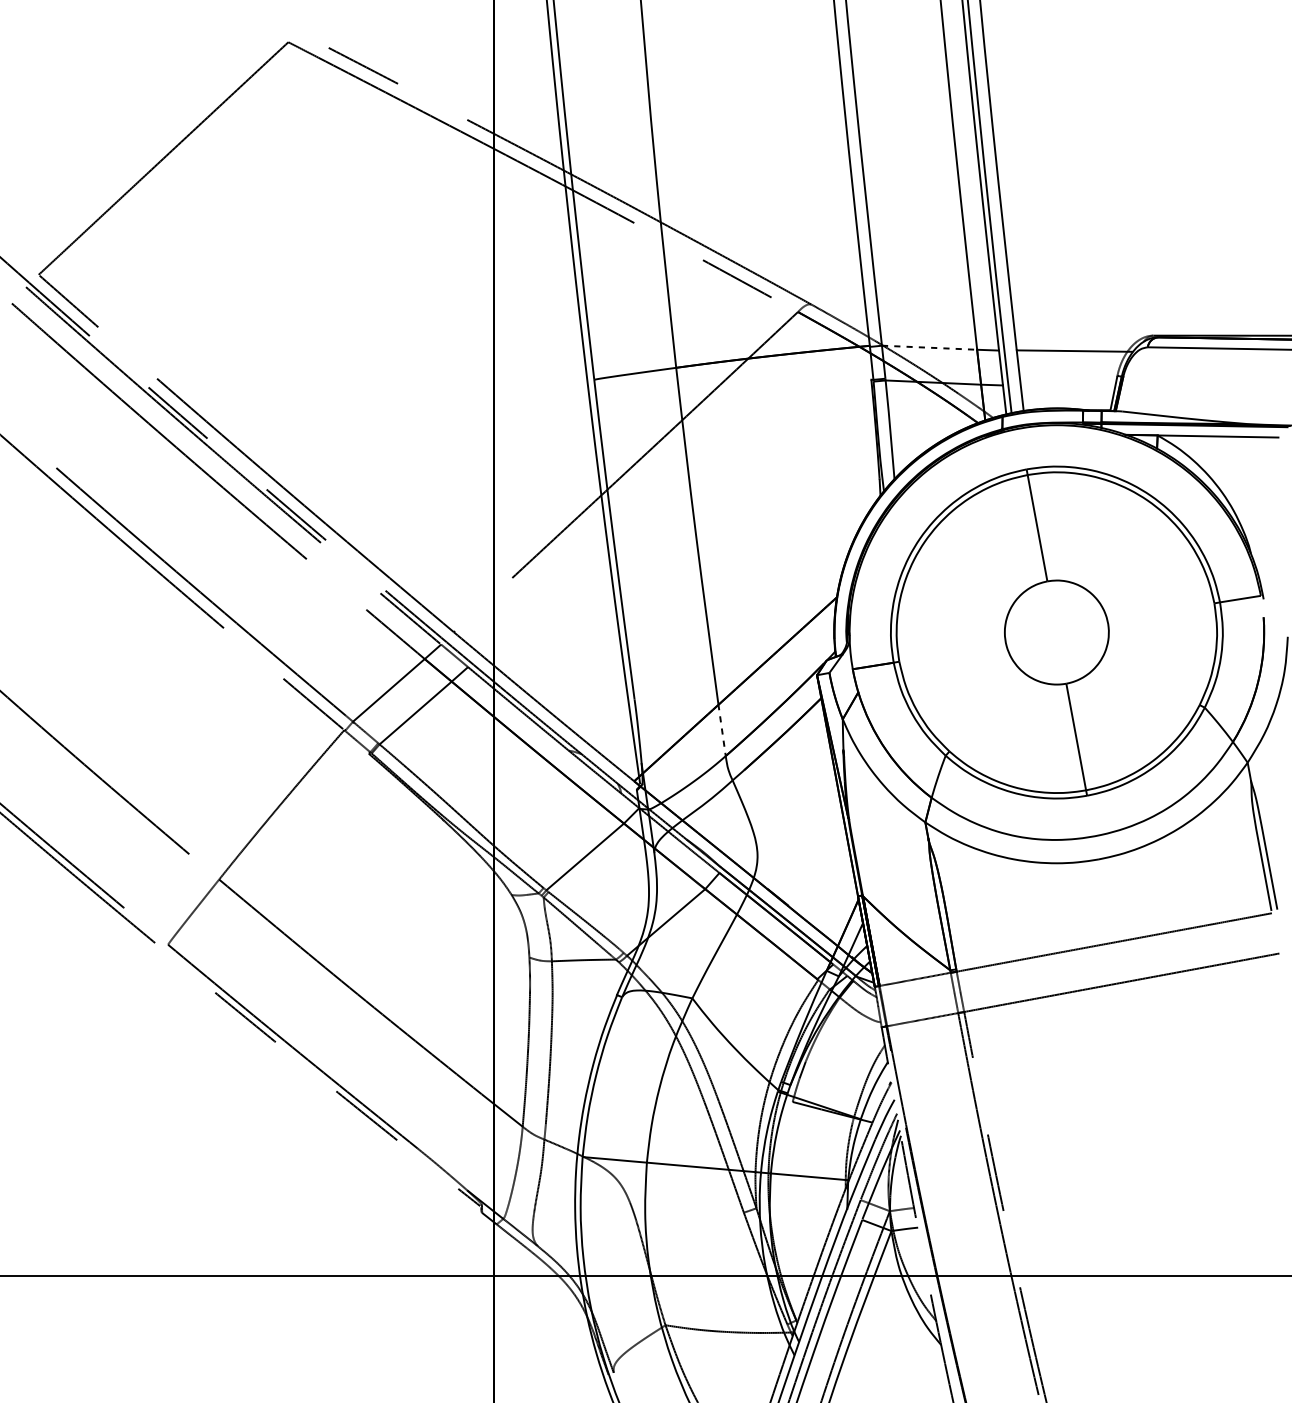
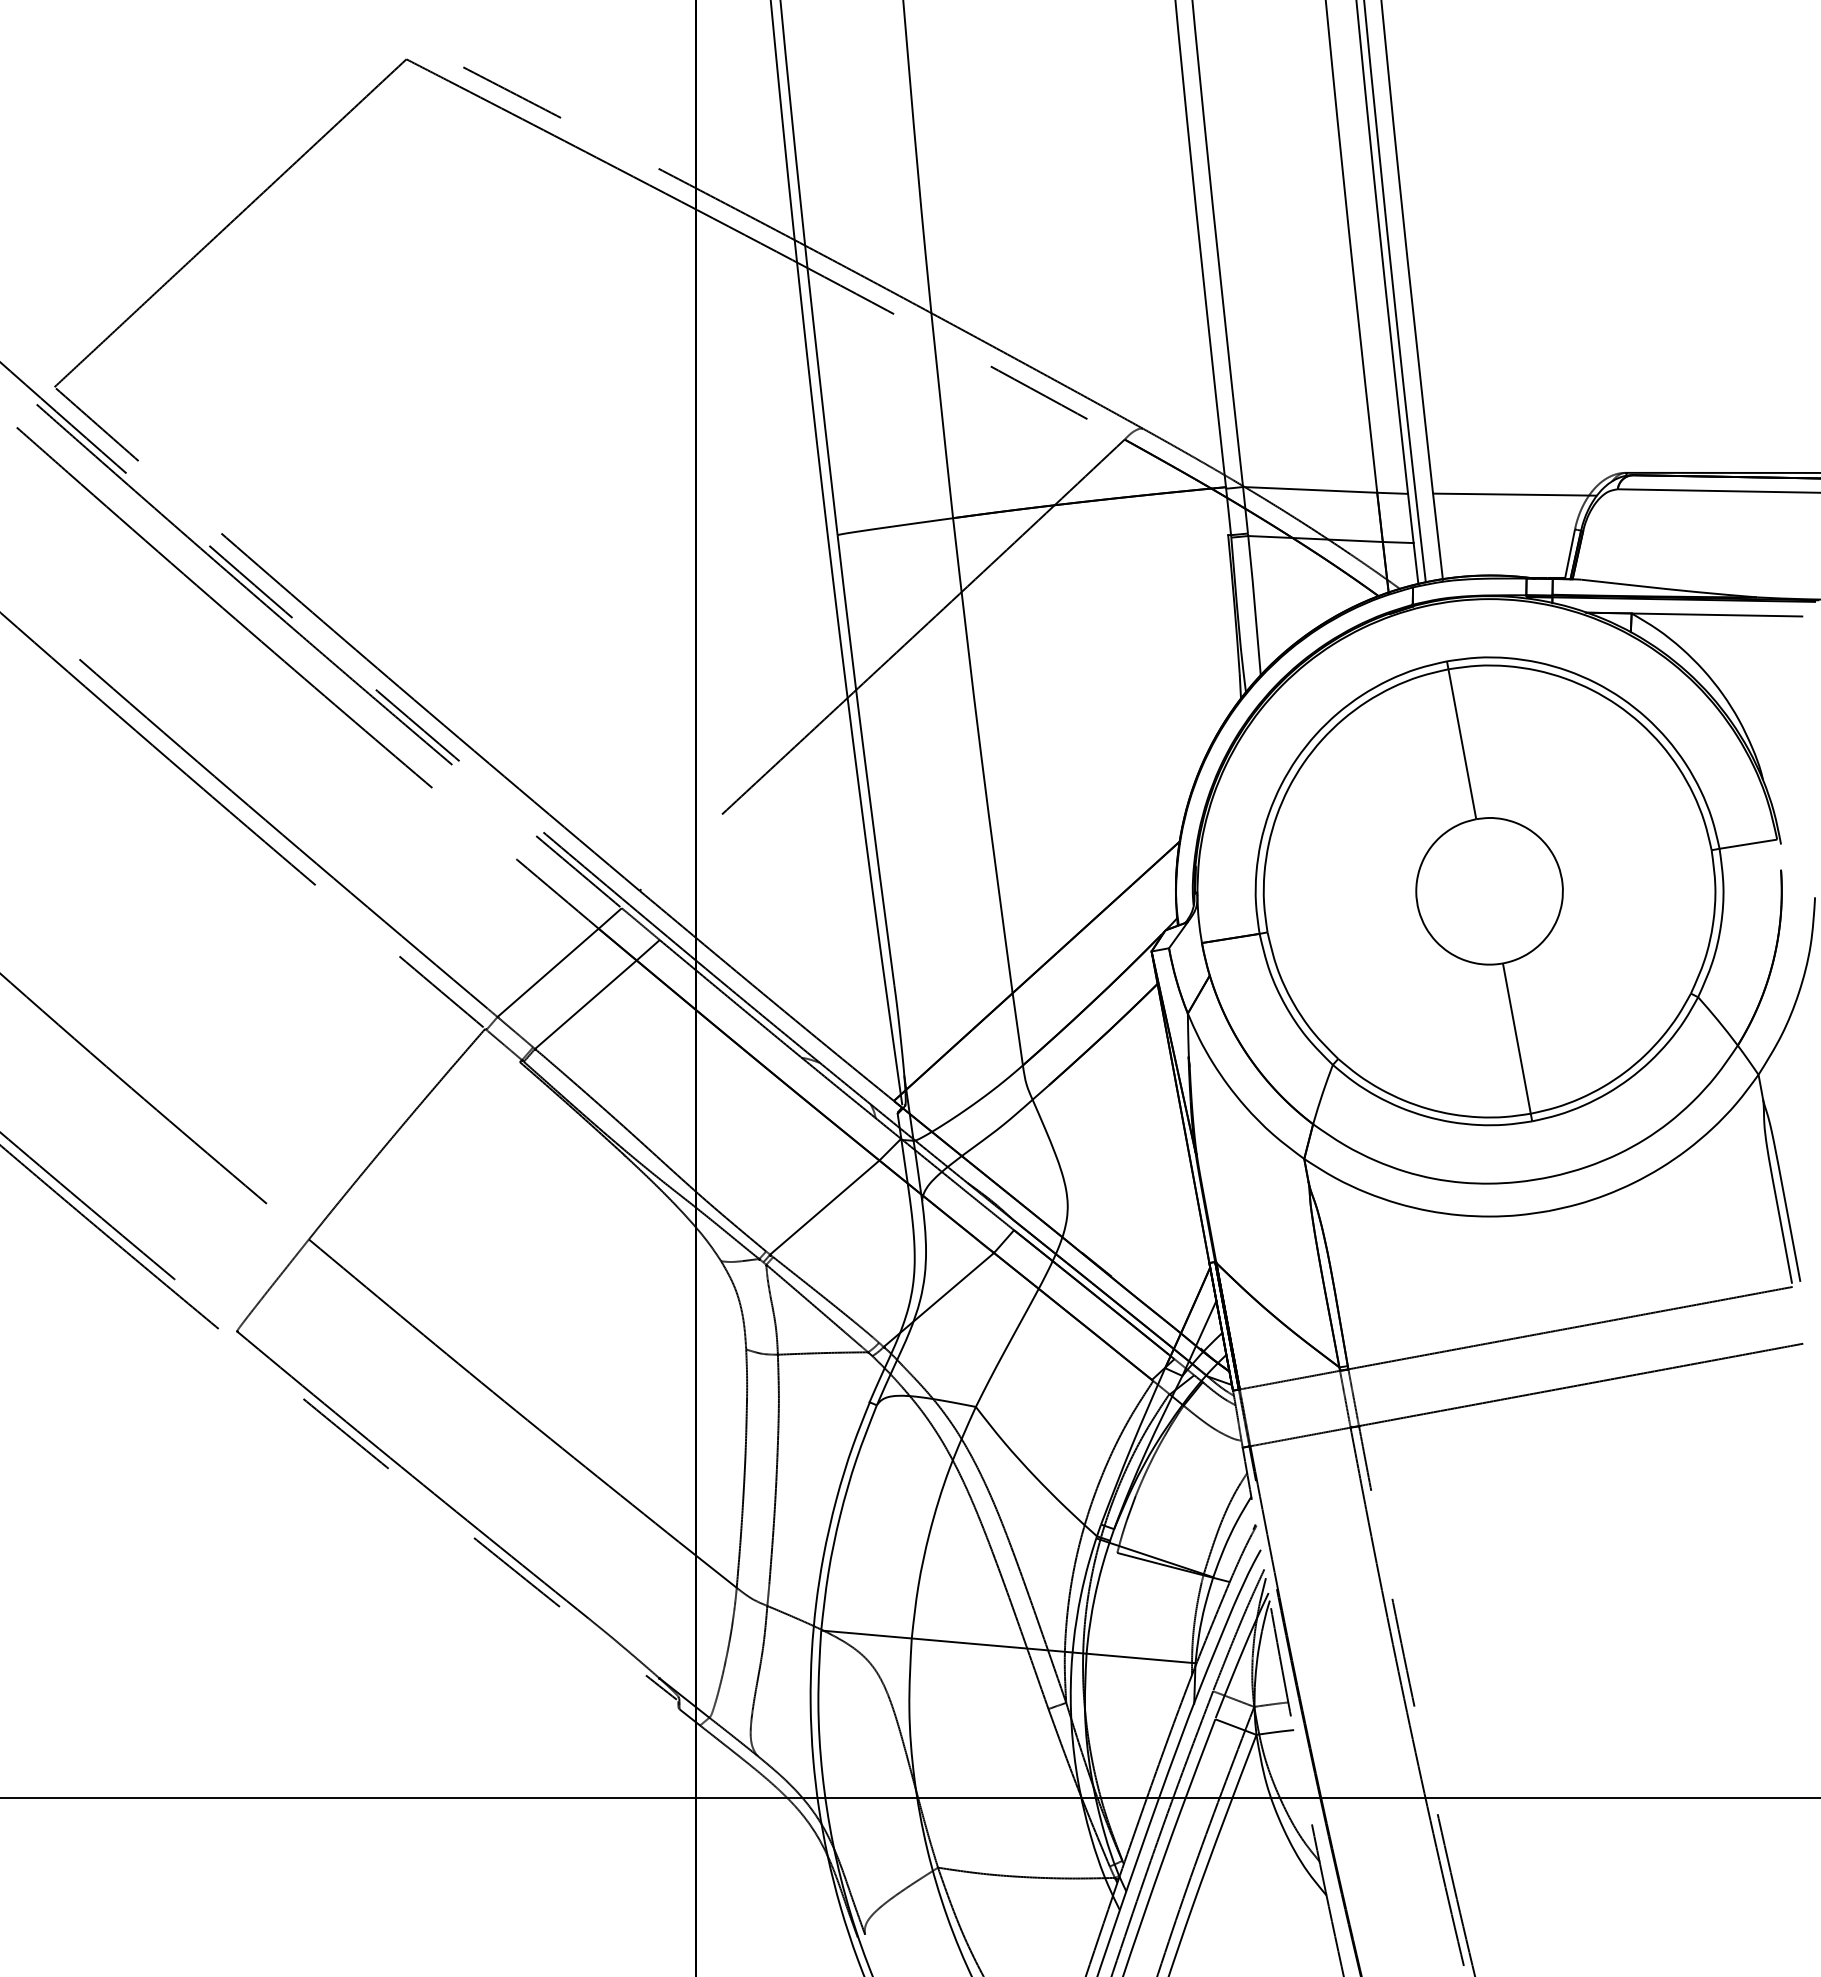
line: (929, 347) -> (1310, 489), dashed -> solid
line: (721, 729) -> (1017, 1028), dashed -> solid

